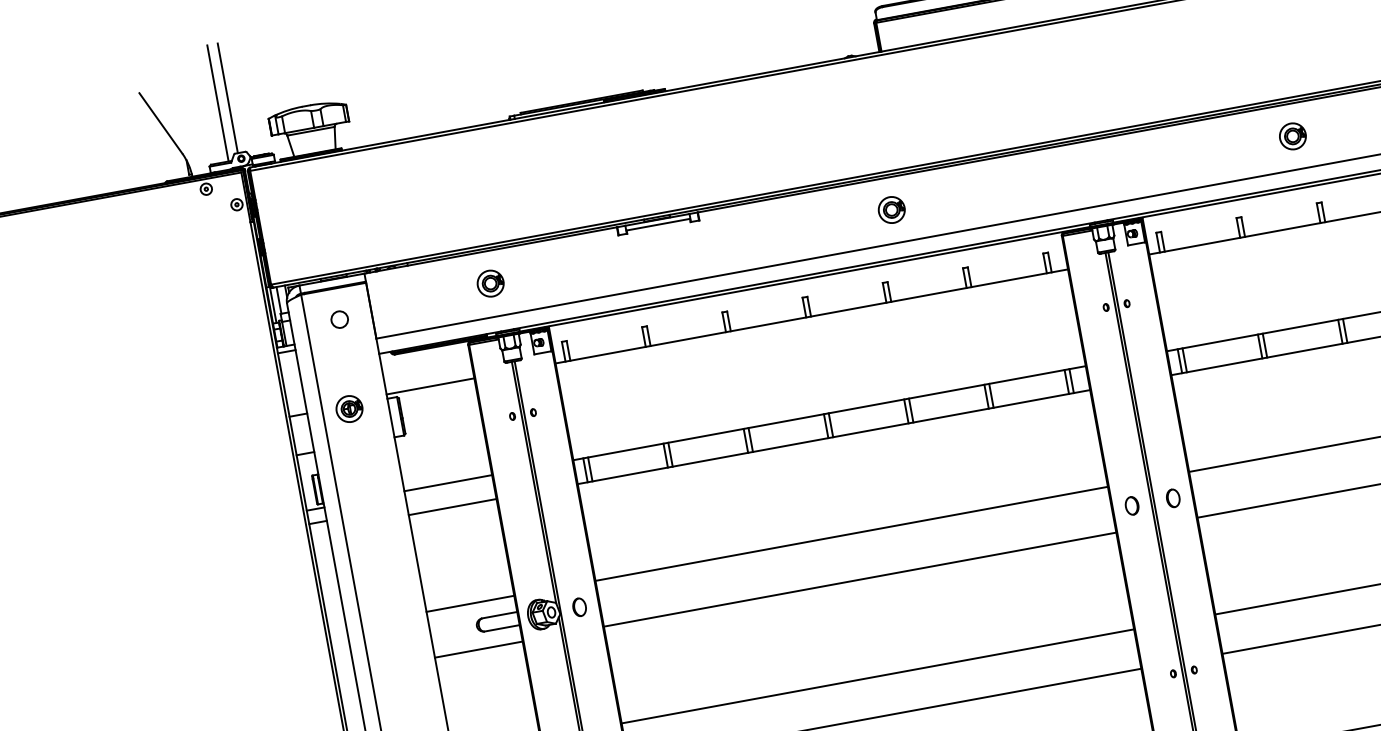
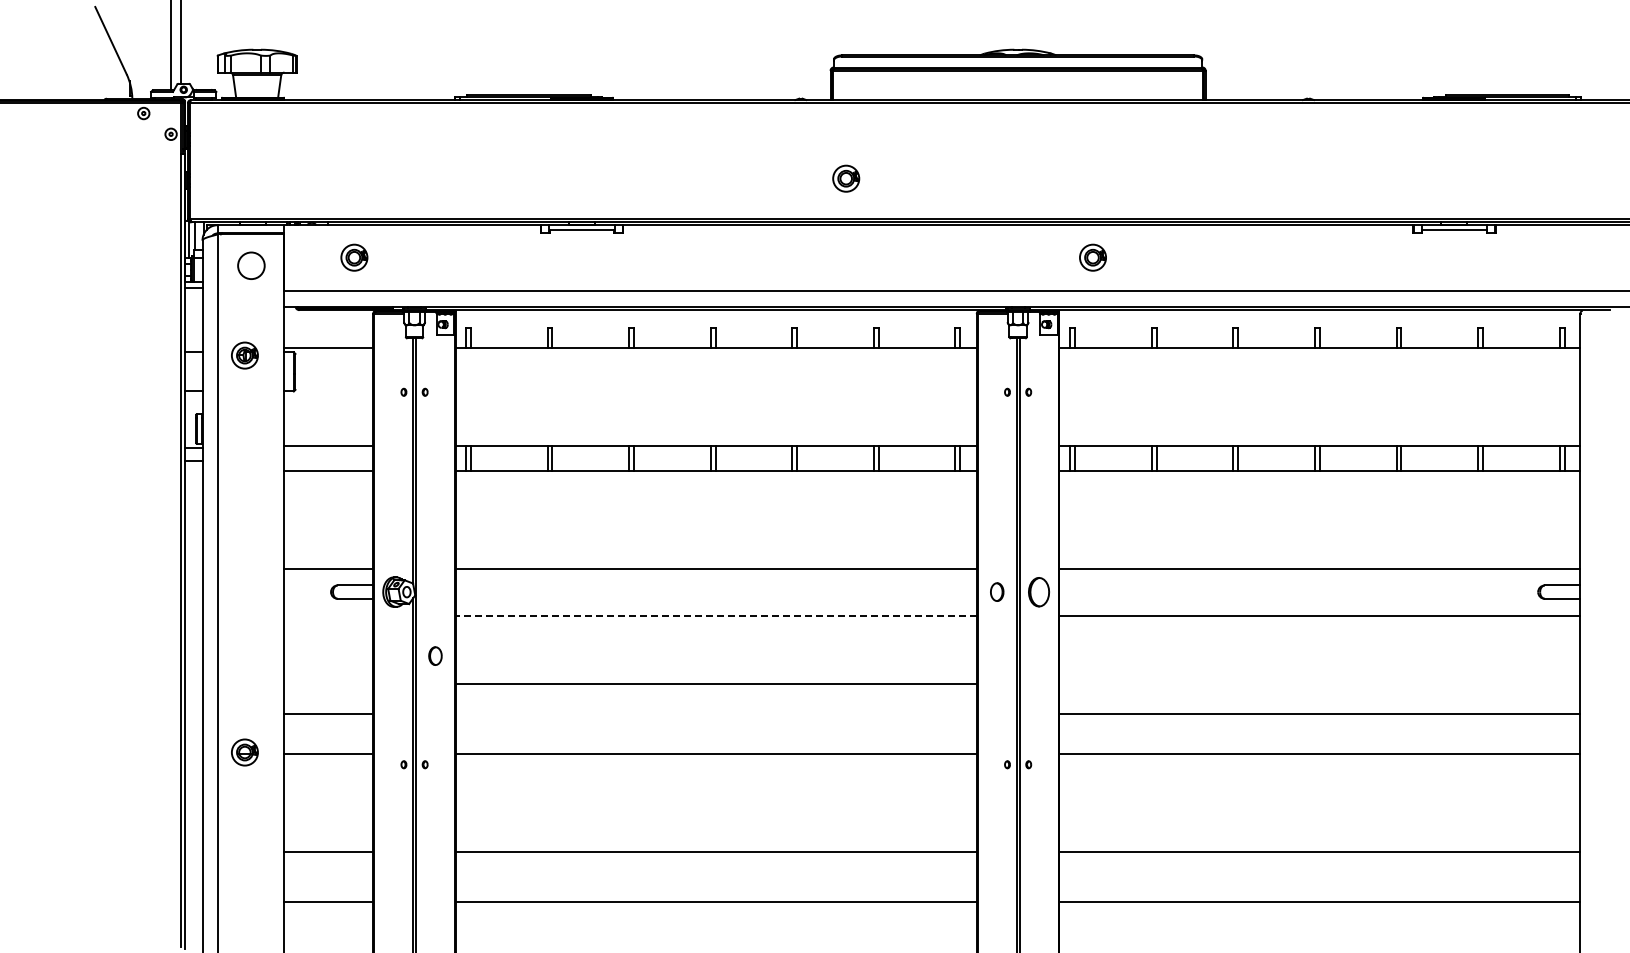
part: (1292, 136) -> (1092, 257), moved
part: (892, 209) -> (846, 178), moved
part: (490, 283) -> (354, 257), moved
circle: (339, 319) -> (251, 265), size x1.6
part: (1172, 497) -> (1038, 591), size x1.6
line: (859, 579) -> (715, 615), solid -> dashed
part: (579, 606) -> (435, 655), moved
line: (478, 649) -> (328, 615), removed
line: (876, 676) -> (715, 683), moved

